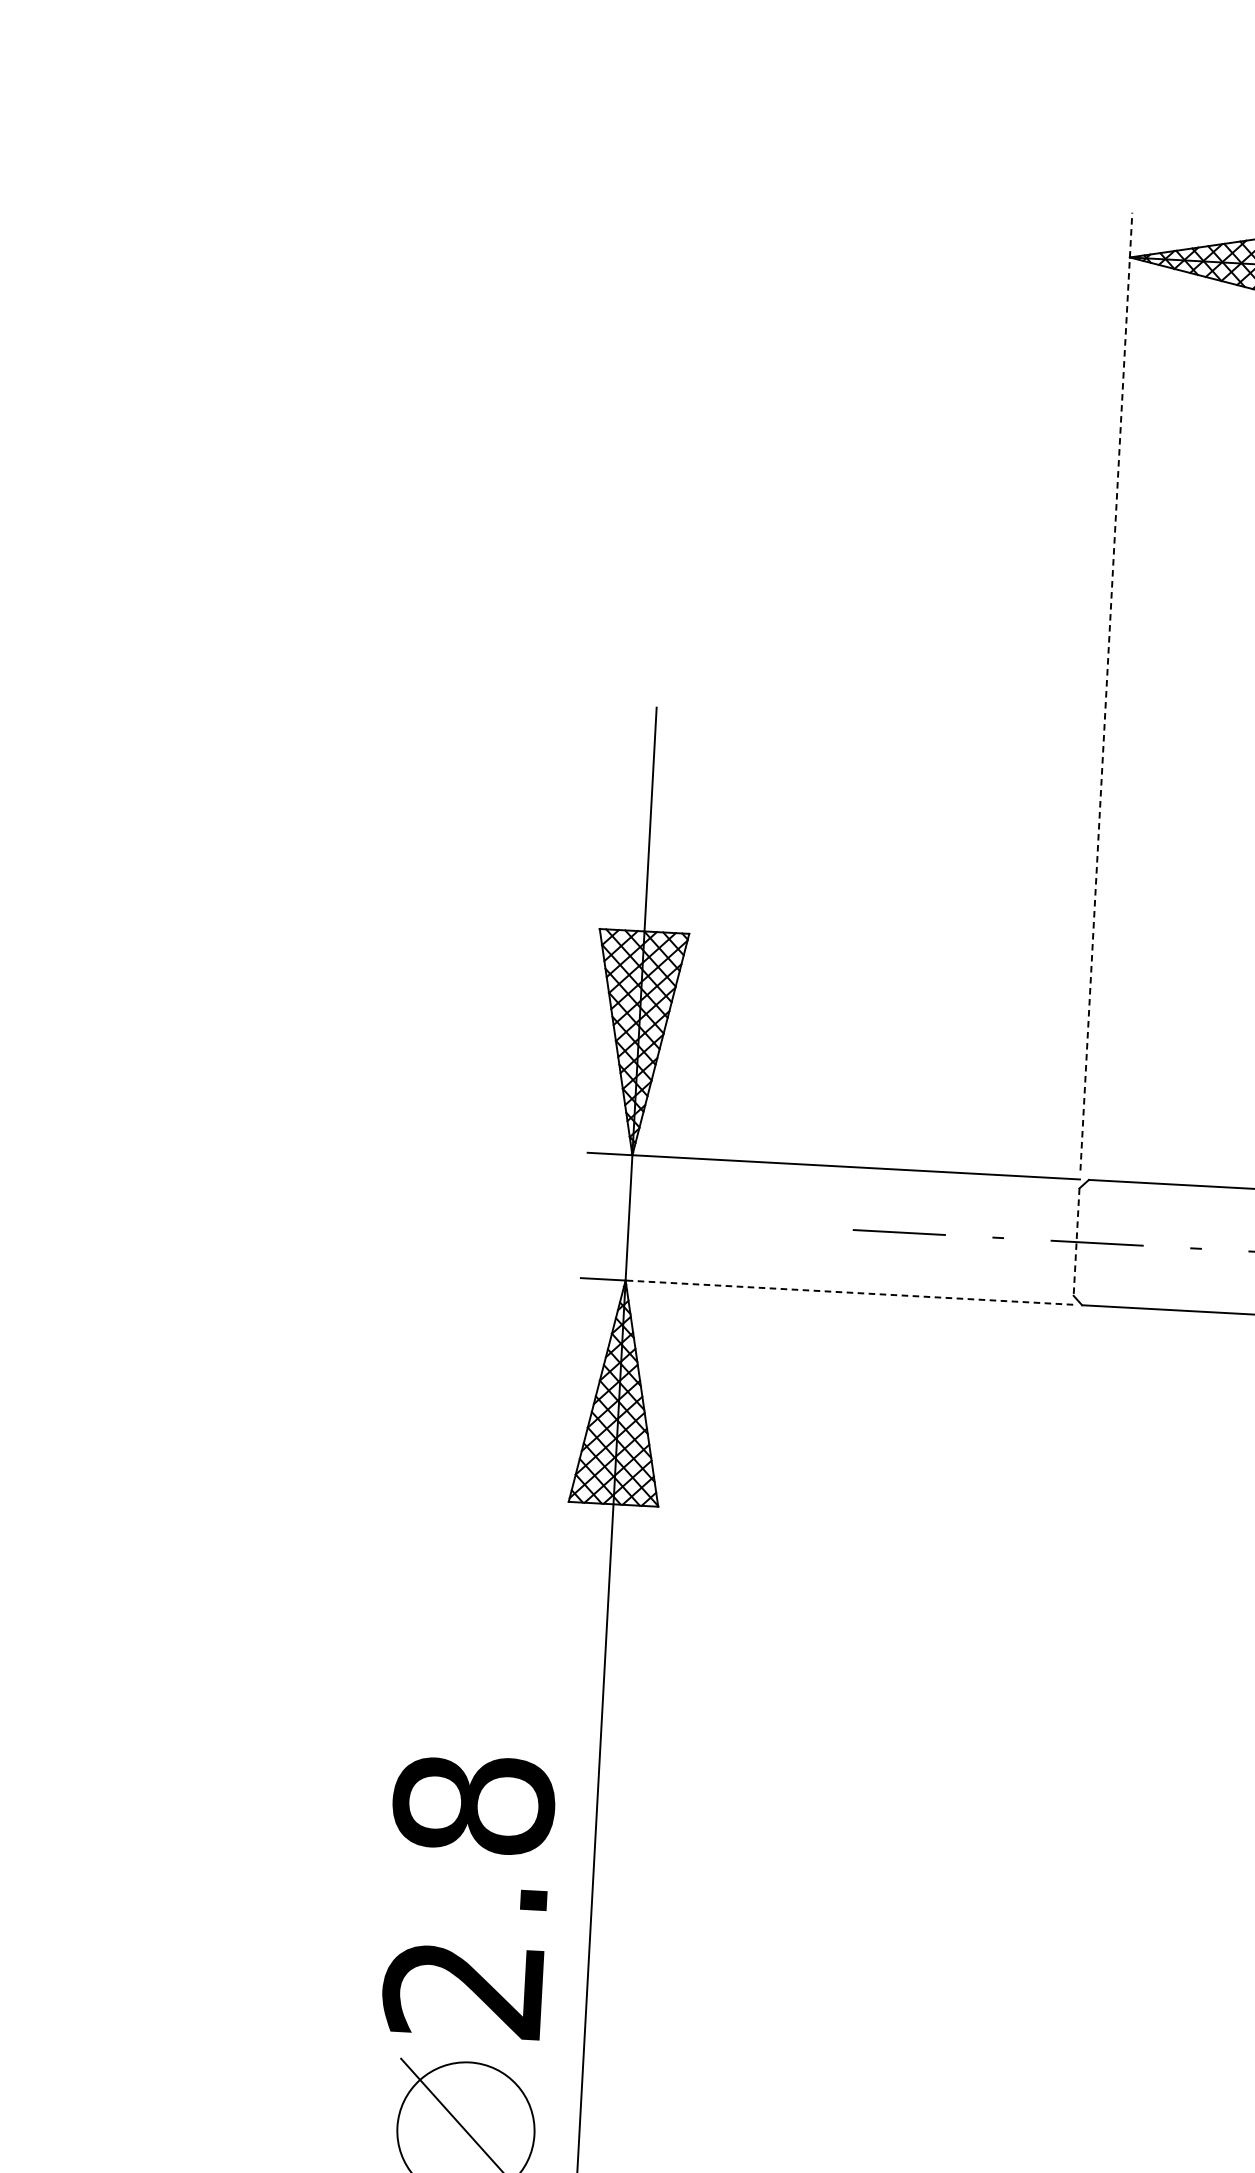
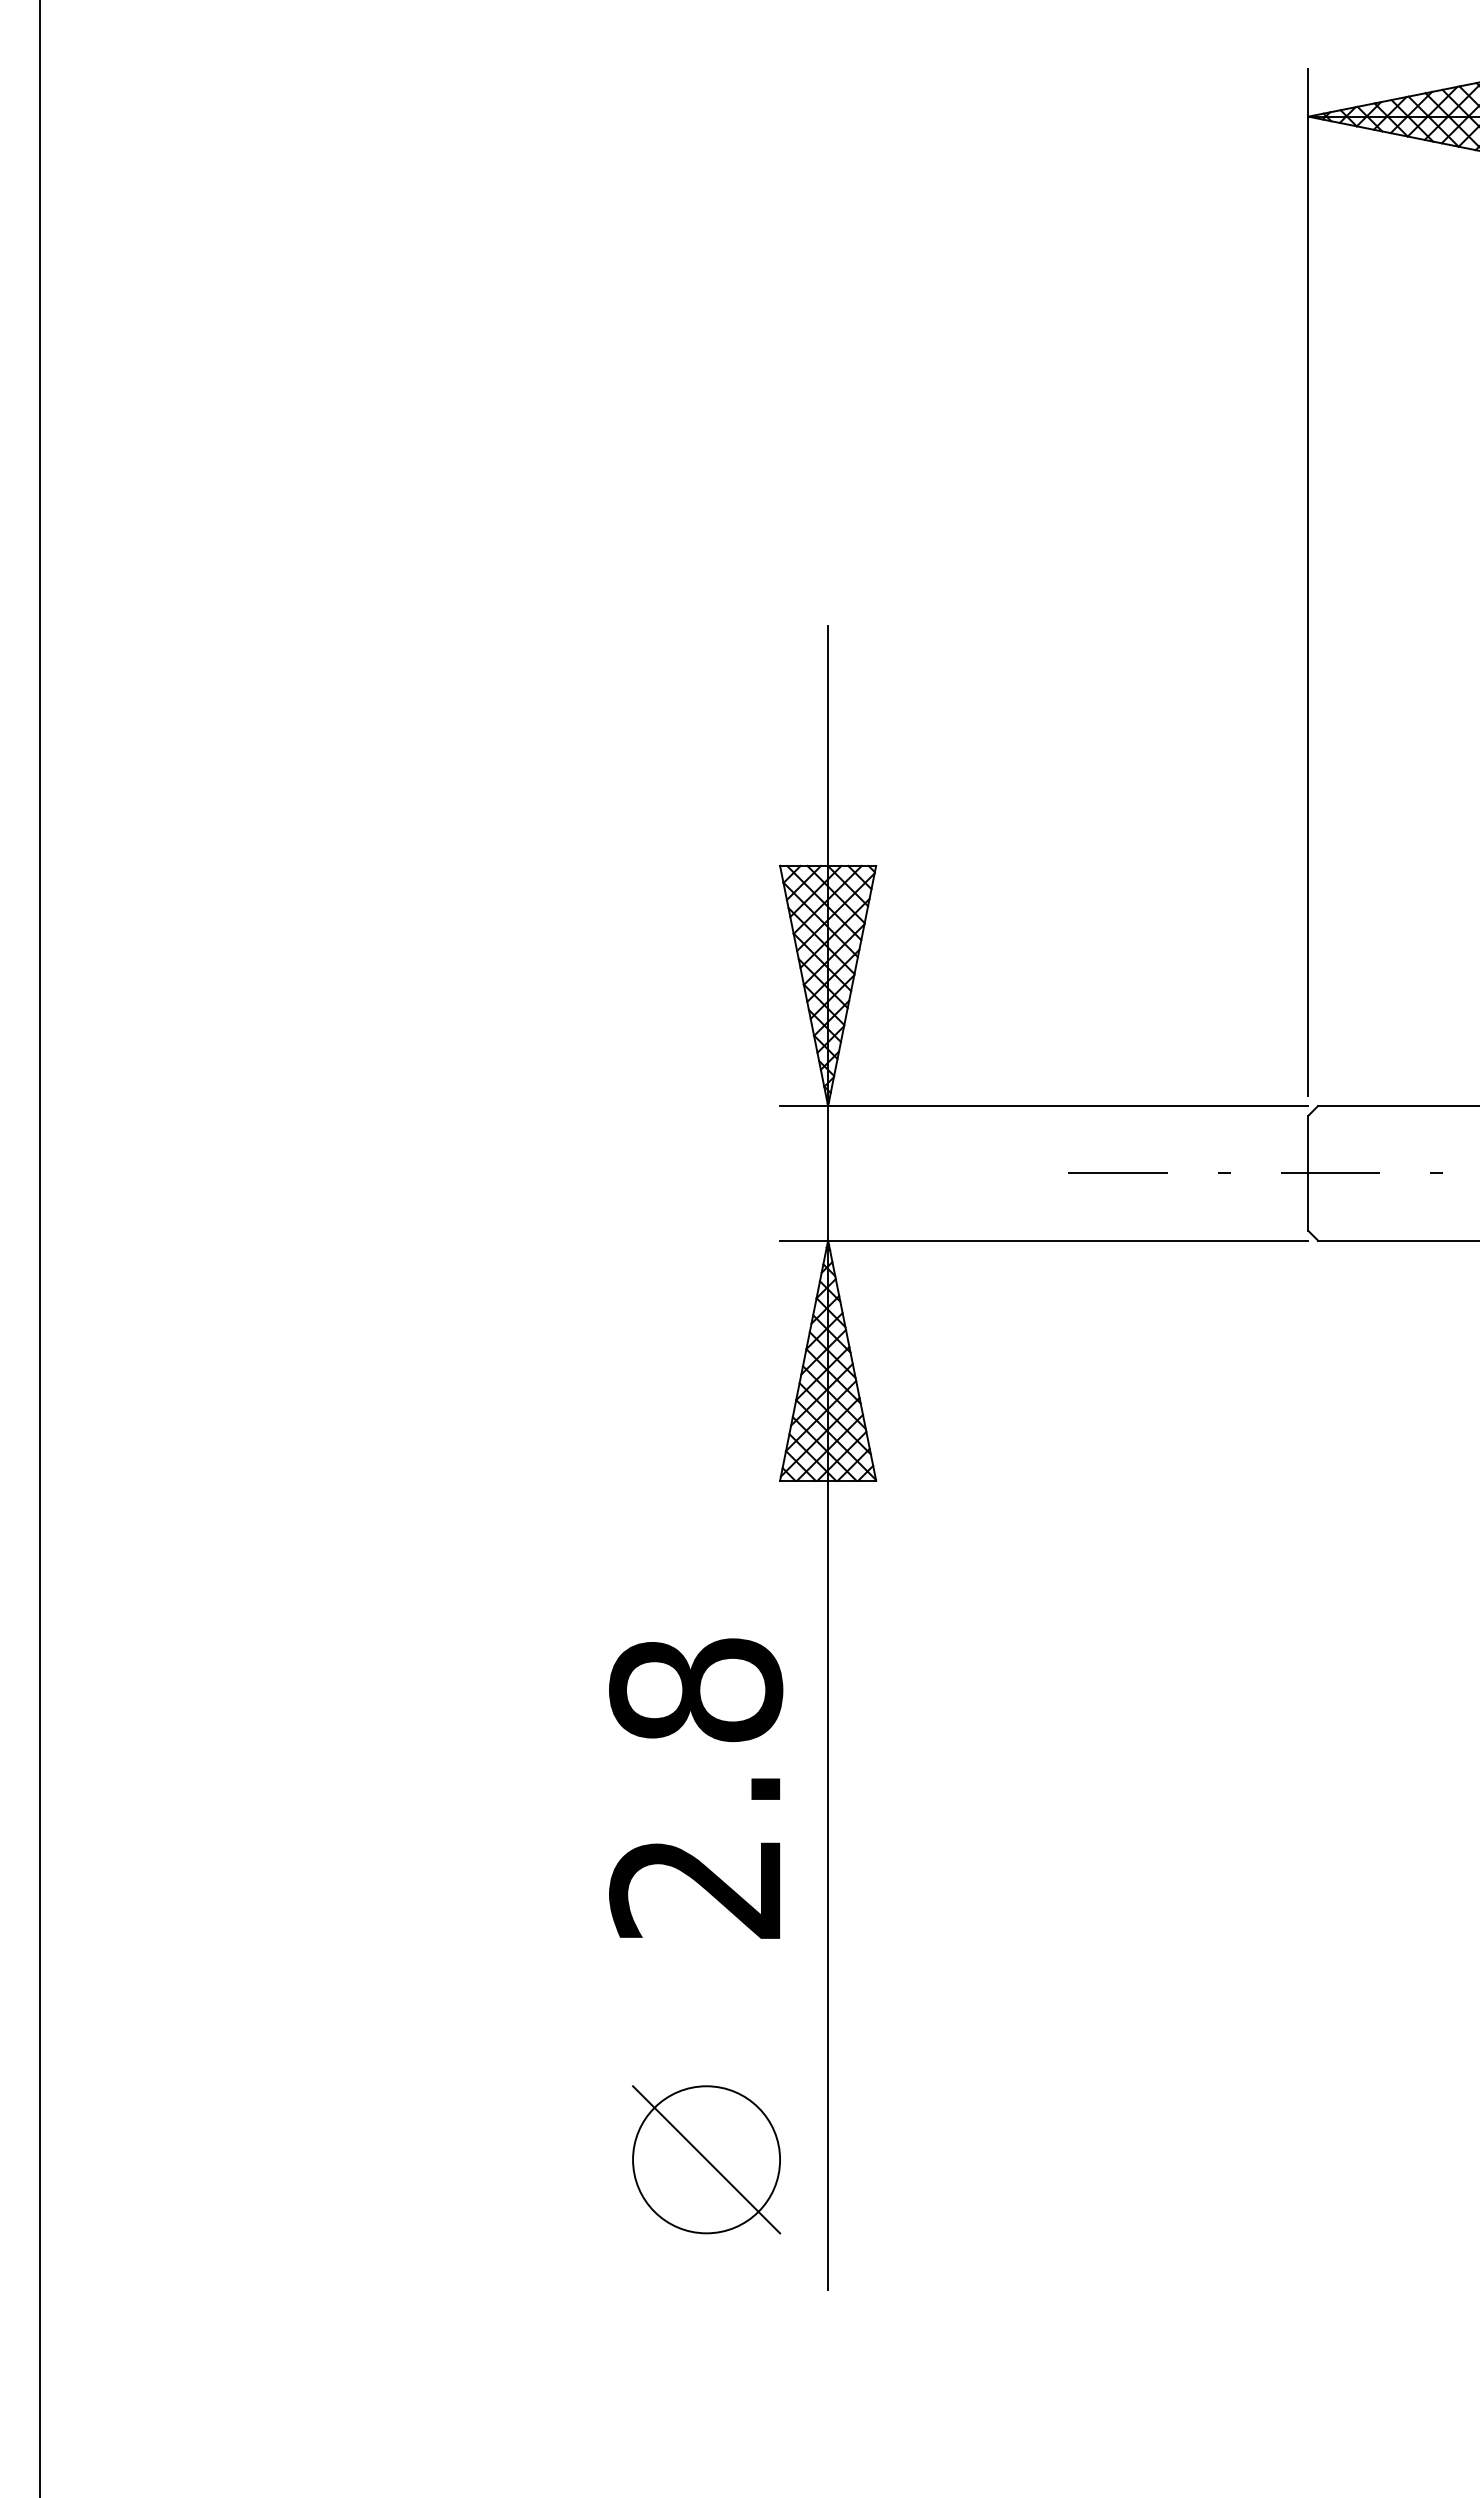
line: (1106, 691) -> (1308, 582), dashed -> solid
line: (1076, 1242) -> (1308, 1173), dashed -> solid
line: (848, 1292) -> (1067, 1240), dashed -> solid
text: (469, 1896) -> (696, 1788), moved

